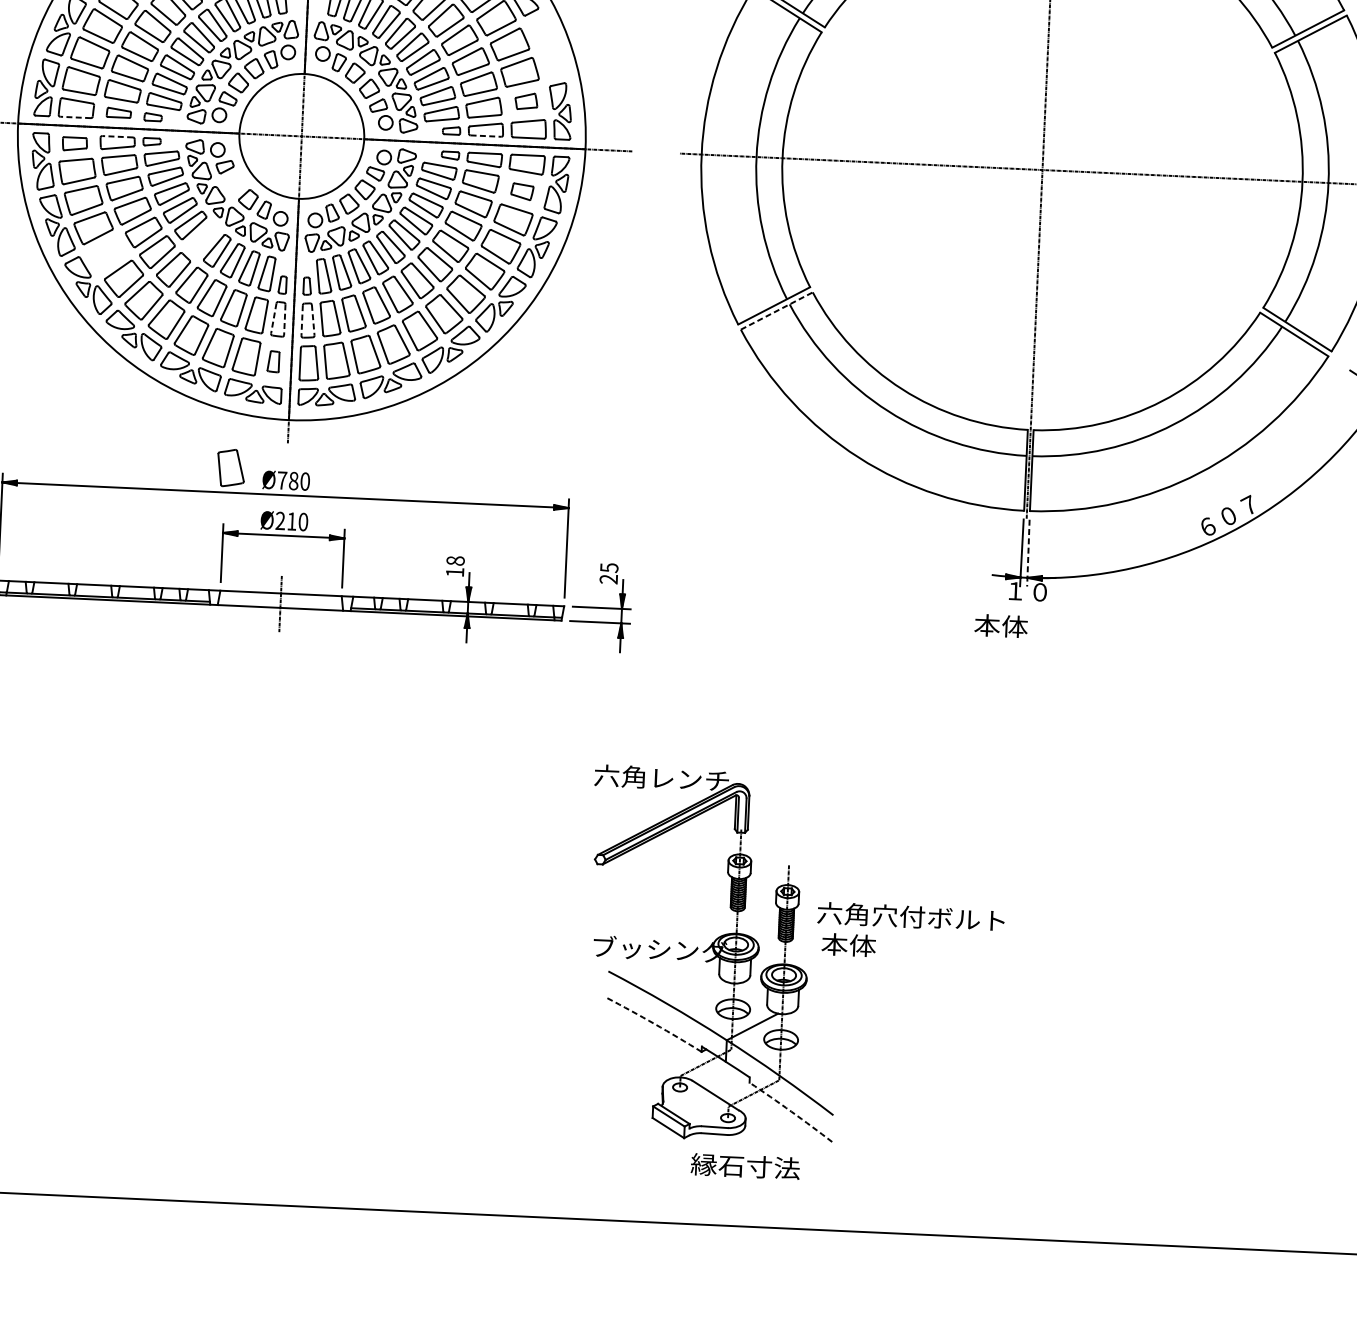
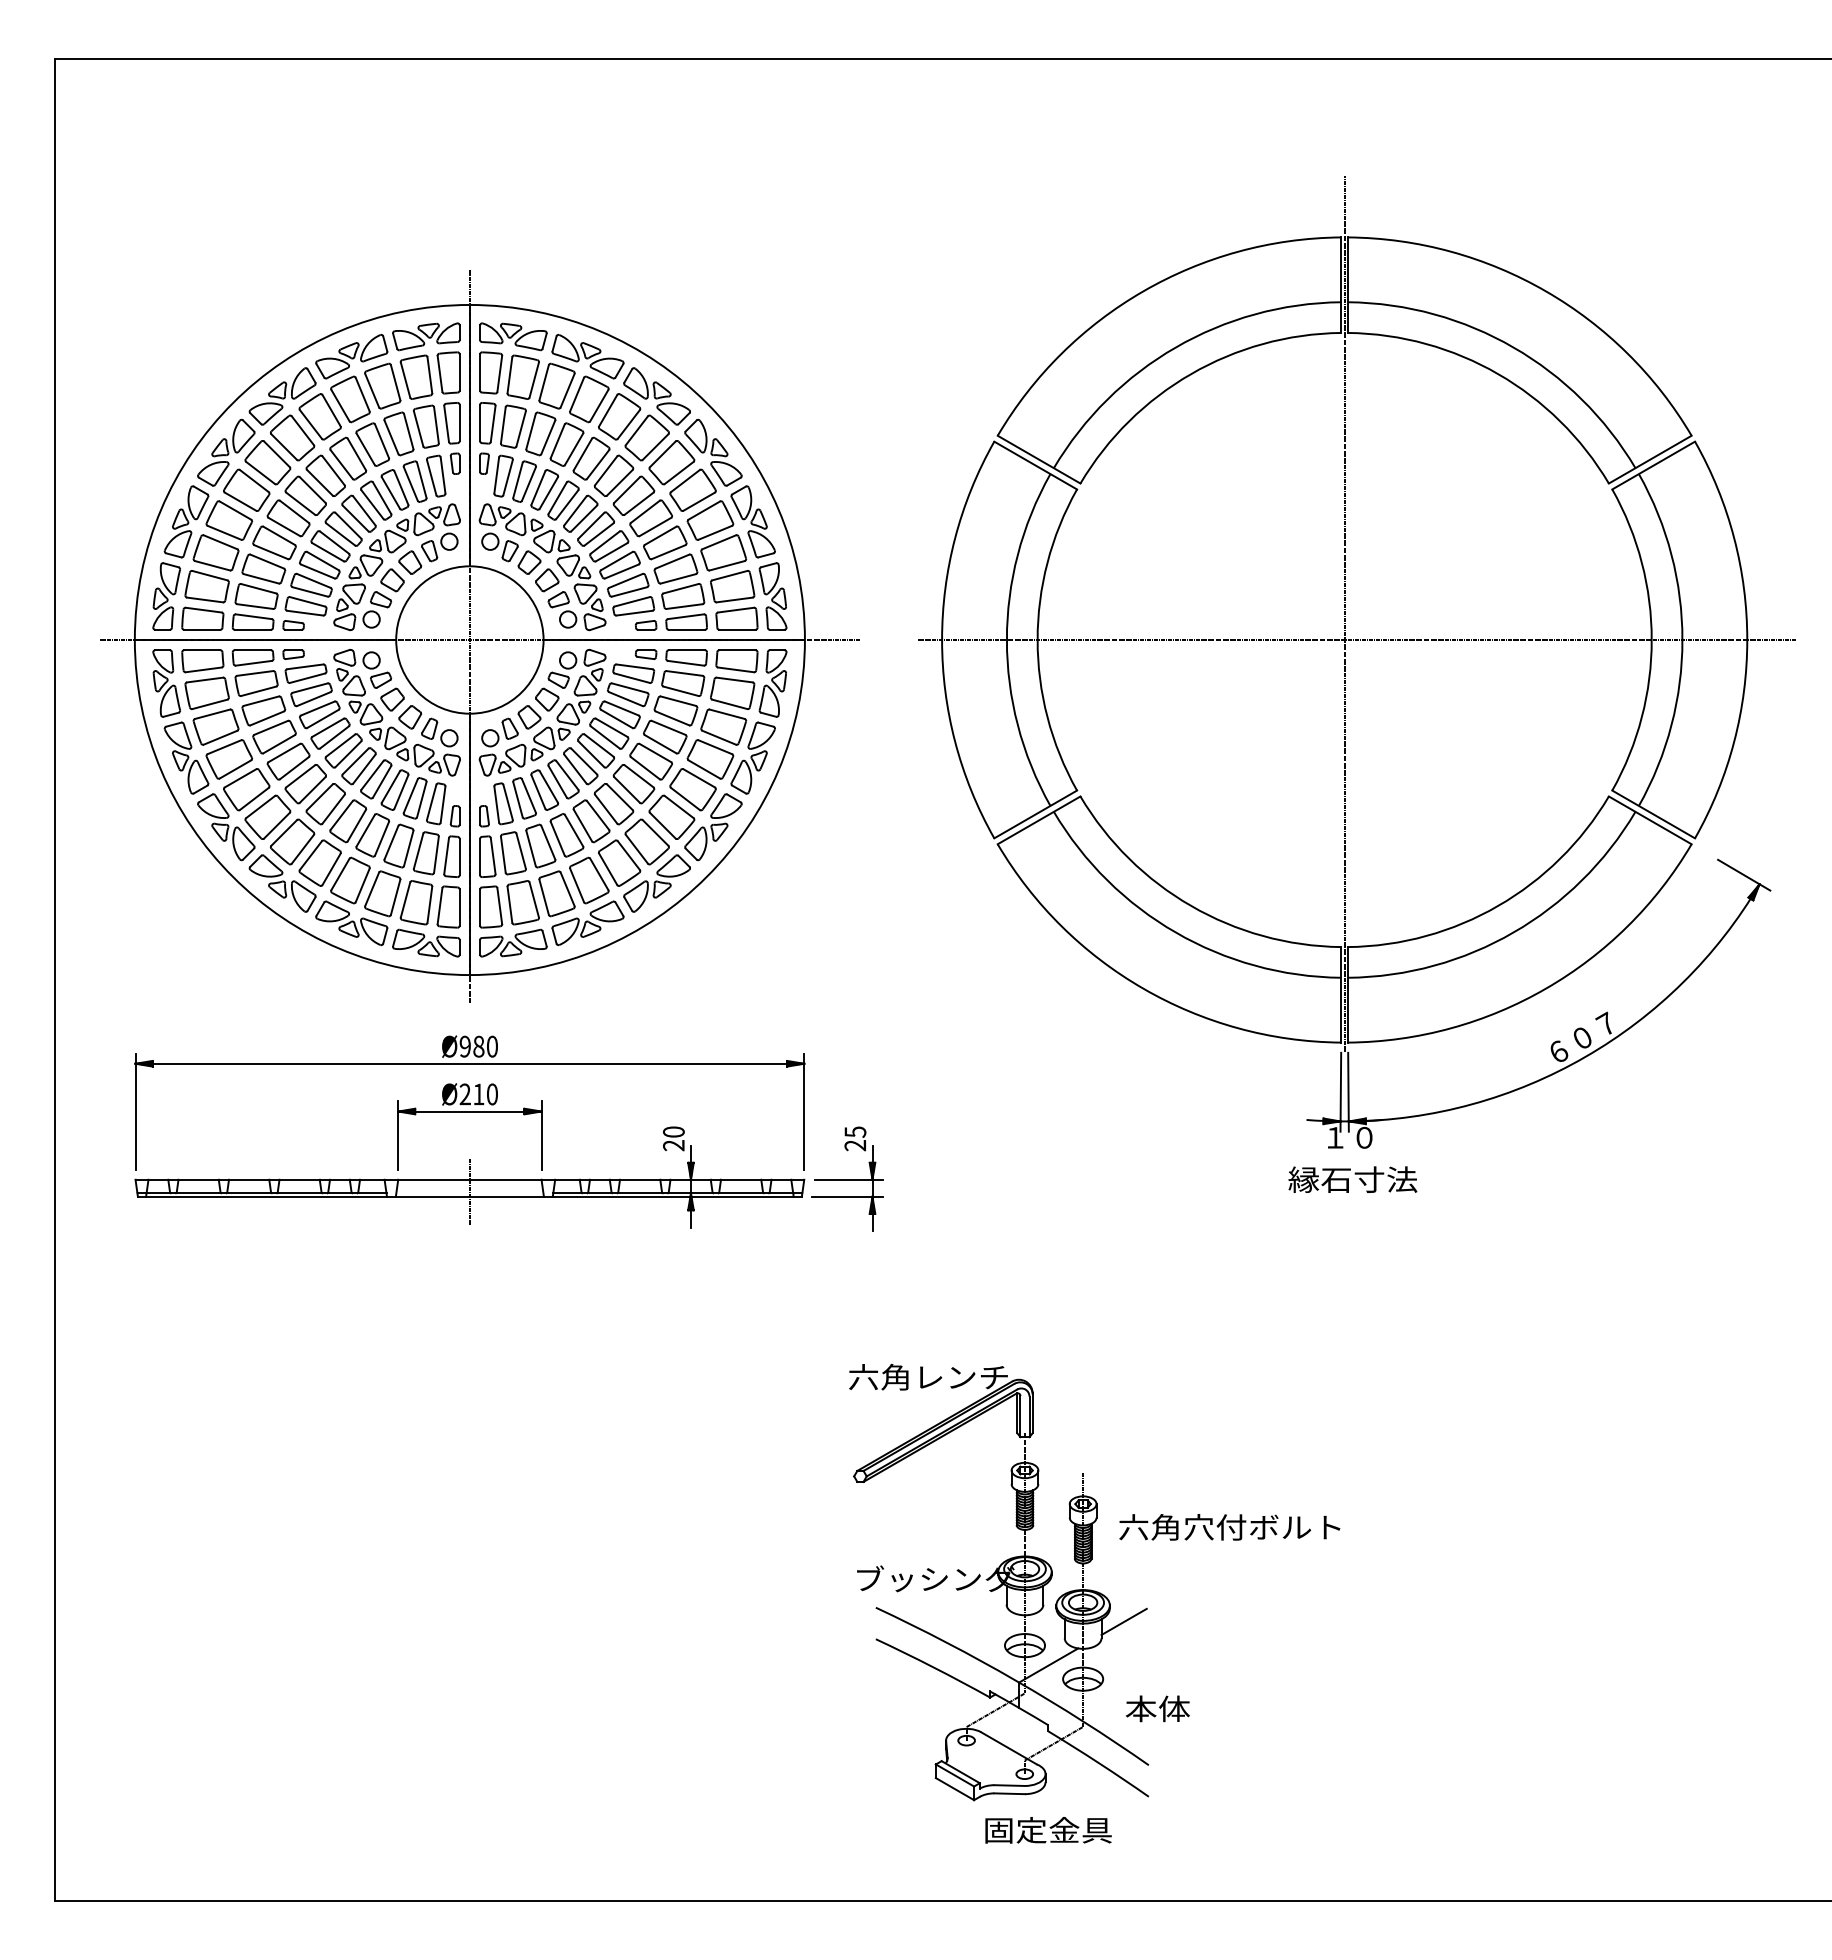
part: (545, 46) -> (752, 521), added
part: (526, 101) -> (732, 586), size x1.67
part: (118, 112) -> (252, 621), size x1.43
line: (74, 117) -> (201, 629), dashed -> solid
line: (486, 135) -> (687, 629), dashed -> solid
line: (117, 136) -> (252, 650), dashed -> solid
part: (74, 144) -> (202, 661), size x1.43
part: (234, 183) -> (392, 699), added
part: (522, 191) -> (732, 693), size x1.67
part: (202, 239) -> (358, 766), added
part: (106, 254) -> (246, 789), added
line: (777, 311) -> (1039, 820), dashed -> solid
line: (273, 318) -> (446, 856), dashed -> solid
line: (284, 320) -> (459, 857), dashed -> solid
line: (302, 320) -> (480, 857), dashed -> solid
line: (313, 320) -> (493, 856), dashed -> solid
part: (273, 361) -> (448, 906), size x1.67
part: (230, 467) -> (403, 1034), removed
text: (281, 480) -> (464, 1046), Ø780 -> Ø980
line: (1028, 553) -> (1348, 1092), dashed -> solid
text: (455, 566) -> (673, 1138), 18 -> 20
text: (1028, 627) -> (1352, 1179), 本体 -> 縁石寸法
text: (848, 944) -> (1157, 1708), moved
line: (817, 992) -> (1123, 1621), added
arc: (654, 1024) -> (933, 1667), dashed -> solid
arc: (791, 1111) -> (1099, 1763), dashed -> solid
text: (745, 1166) -> (1047, 1830), 縁石寸法 -> 固定金具

